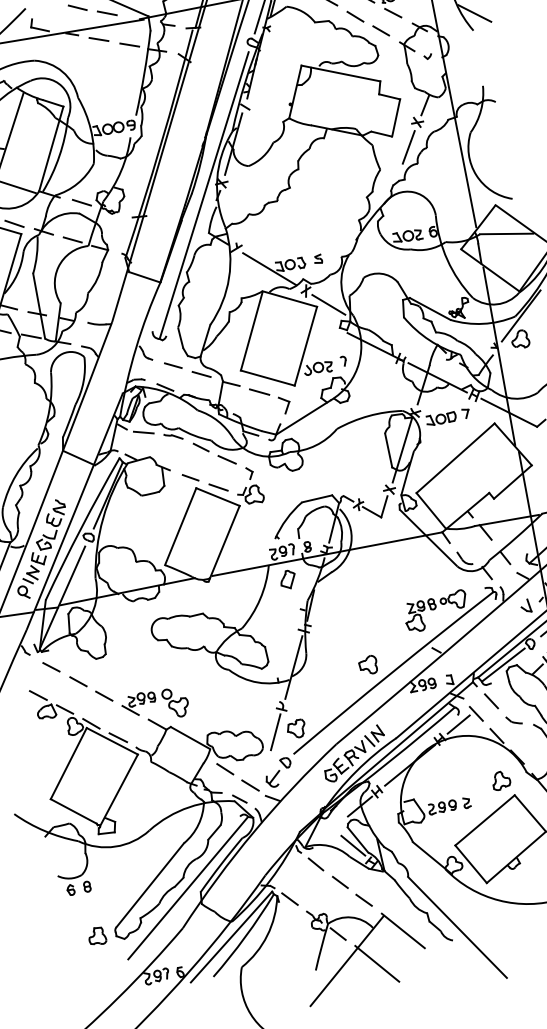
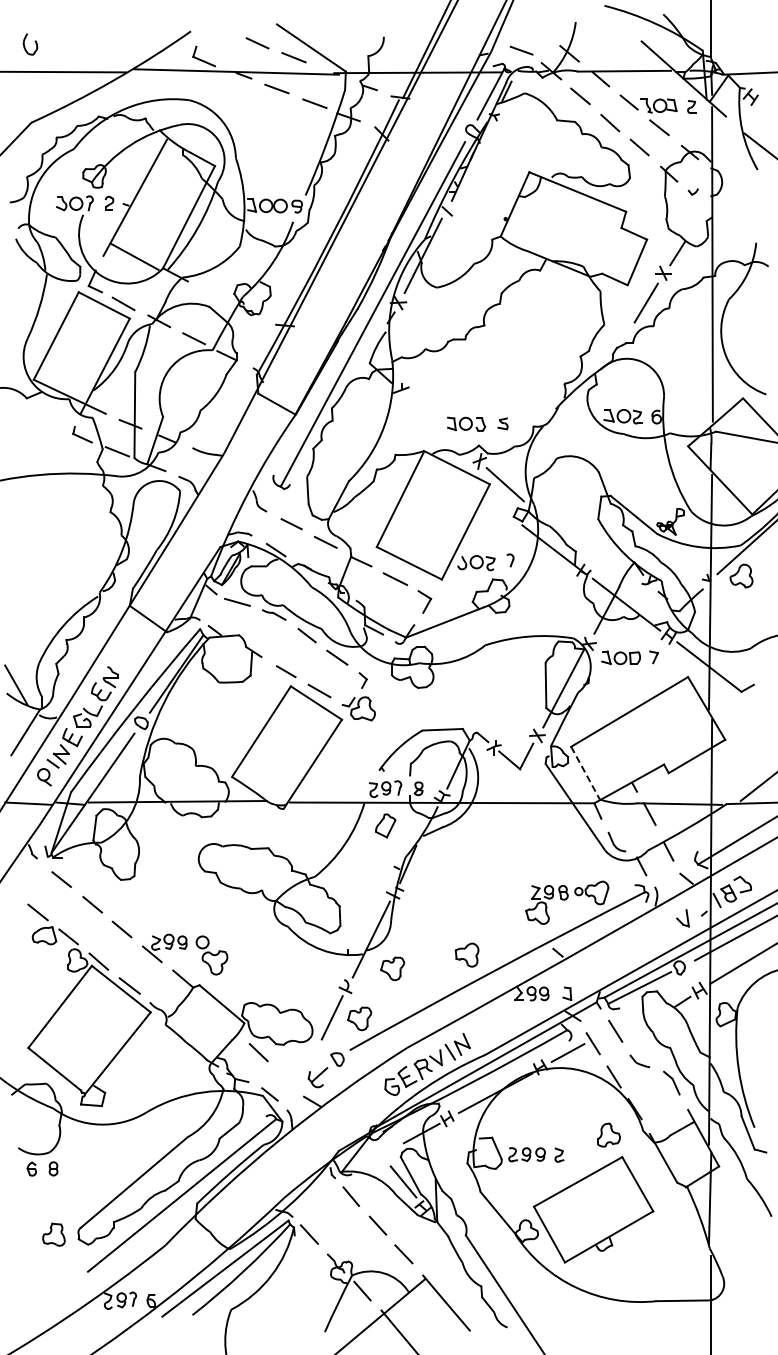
line: (81, 202) -> (214, 293), removed
line: (269, 269) -> (438, 424), removed
line: (431, 511) -> (585, 773), solid -> dashed
part: (313, 686) -> (392, 968), added
line: (250, 785) -> (286, 1079), removed

